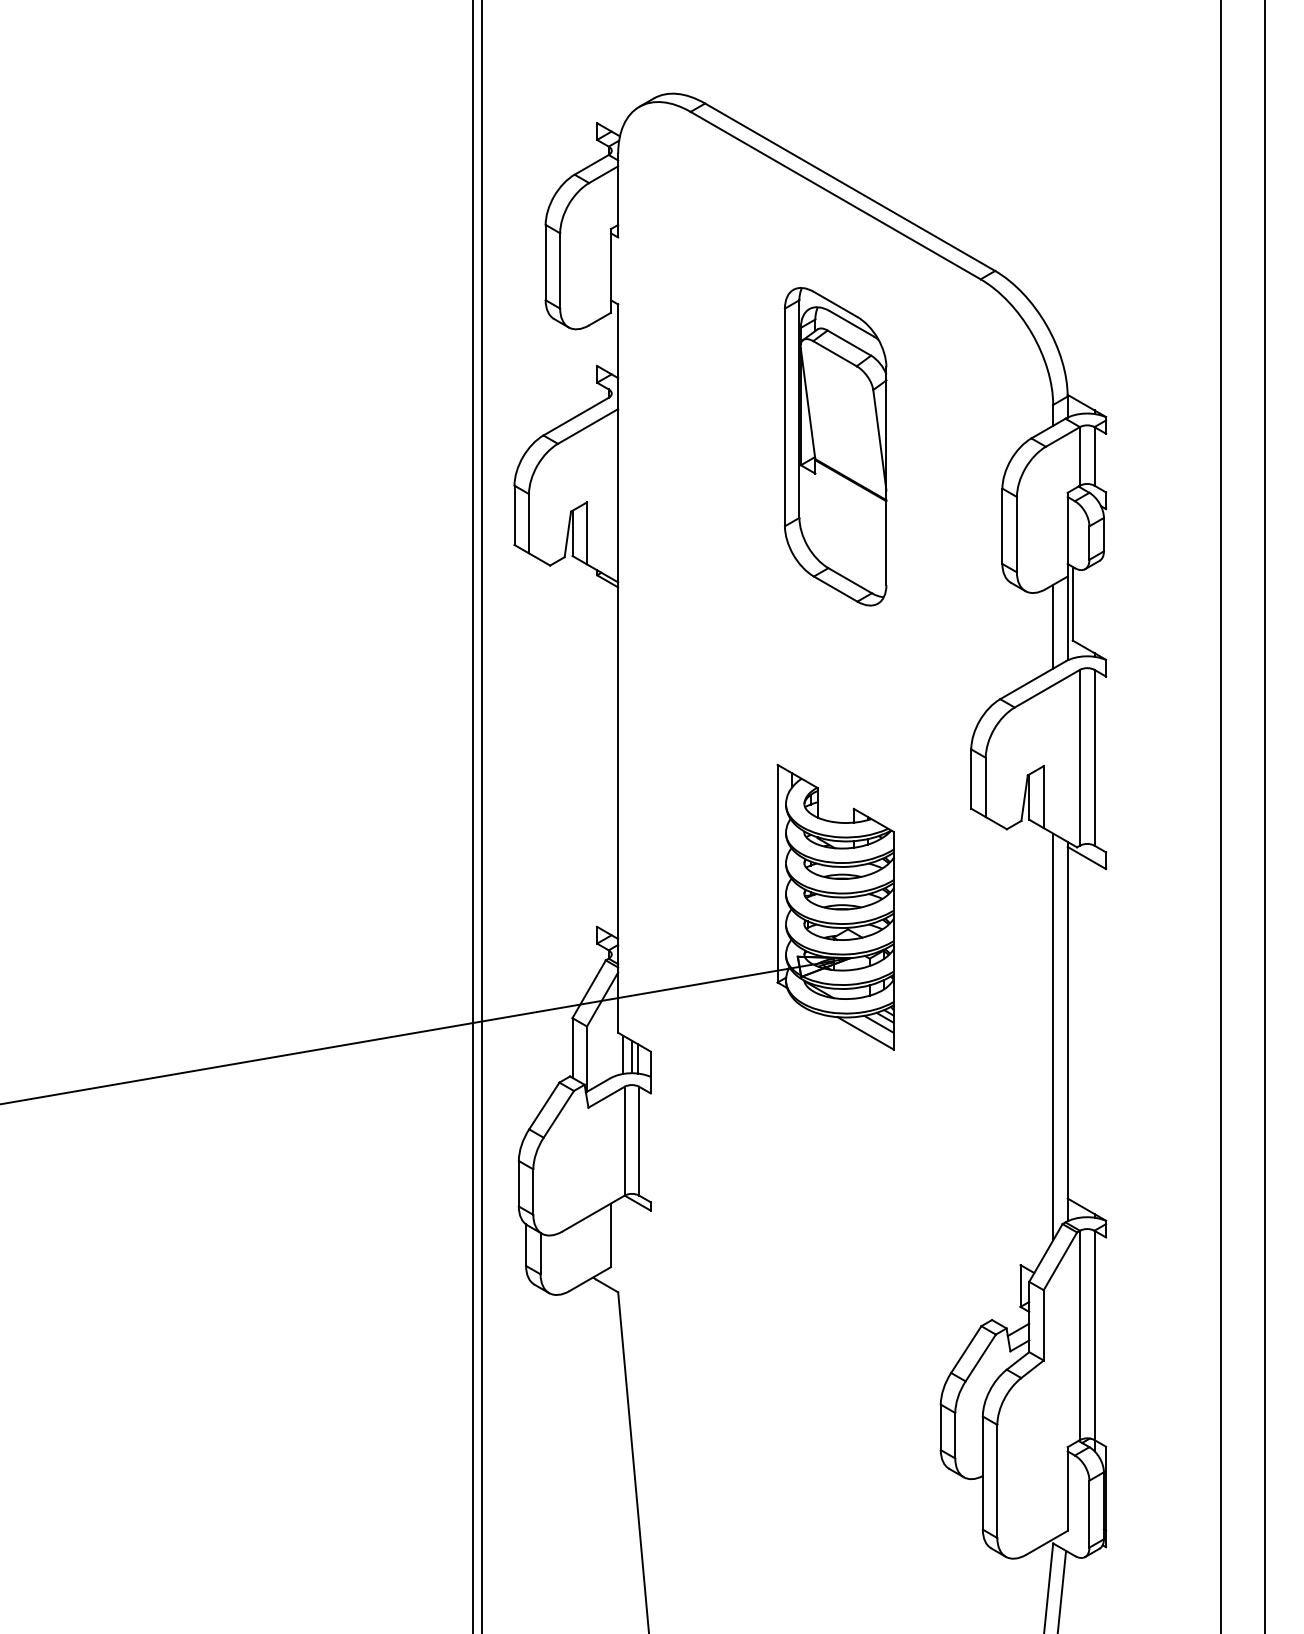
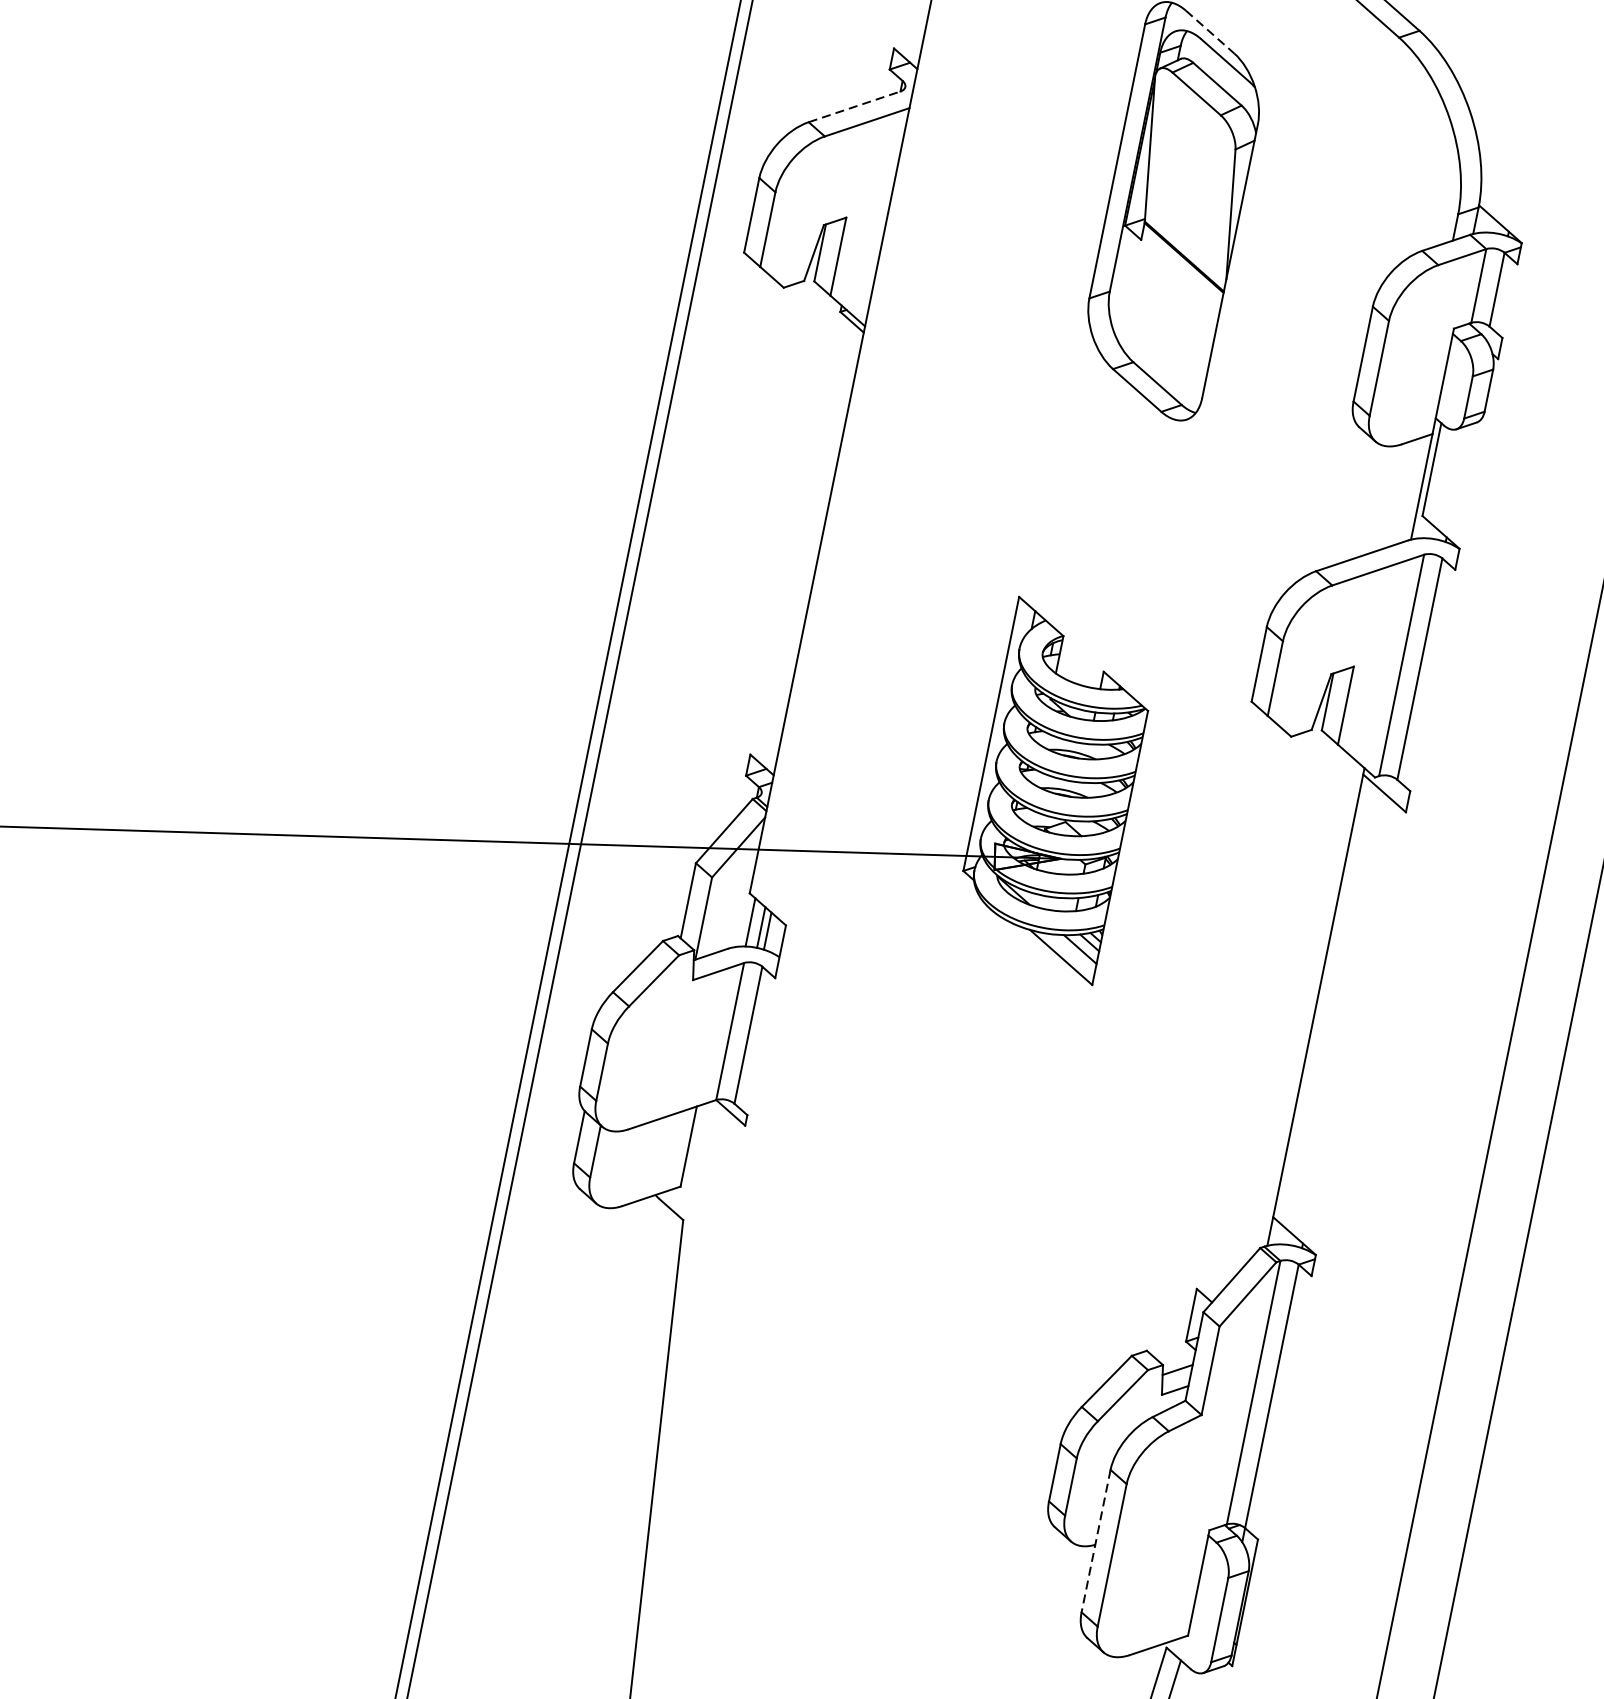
line: (836, 304) -> (1211, 32), solid -> dashed
line: (576, 416) -> (855, 106), solid -> dashed
line: (1053, 626) -> (1401, 493), removed
line: (1053, 1036) -> (1296, 1009), removed
line: (982, 1473) -> (1095, 1541), solid -> dashed

